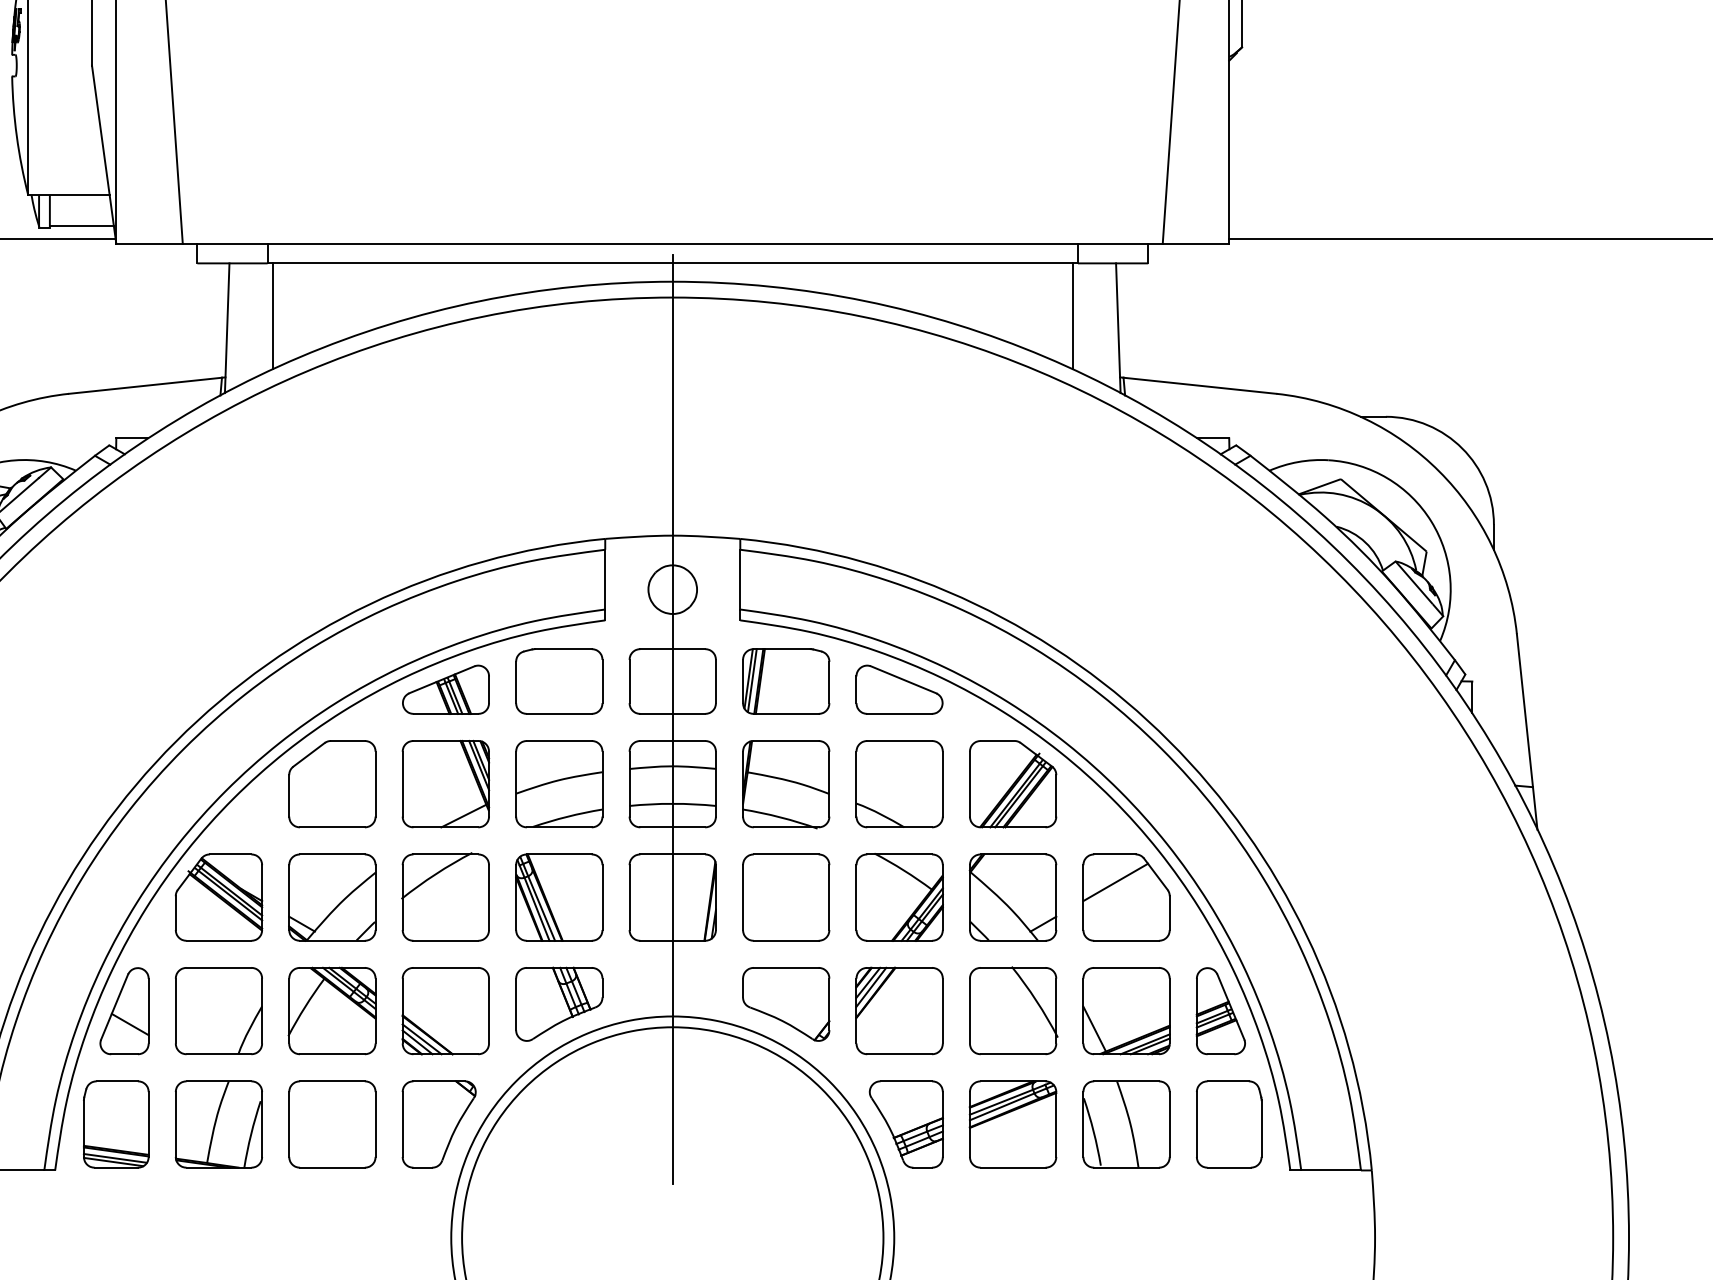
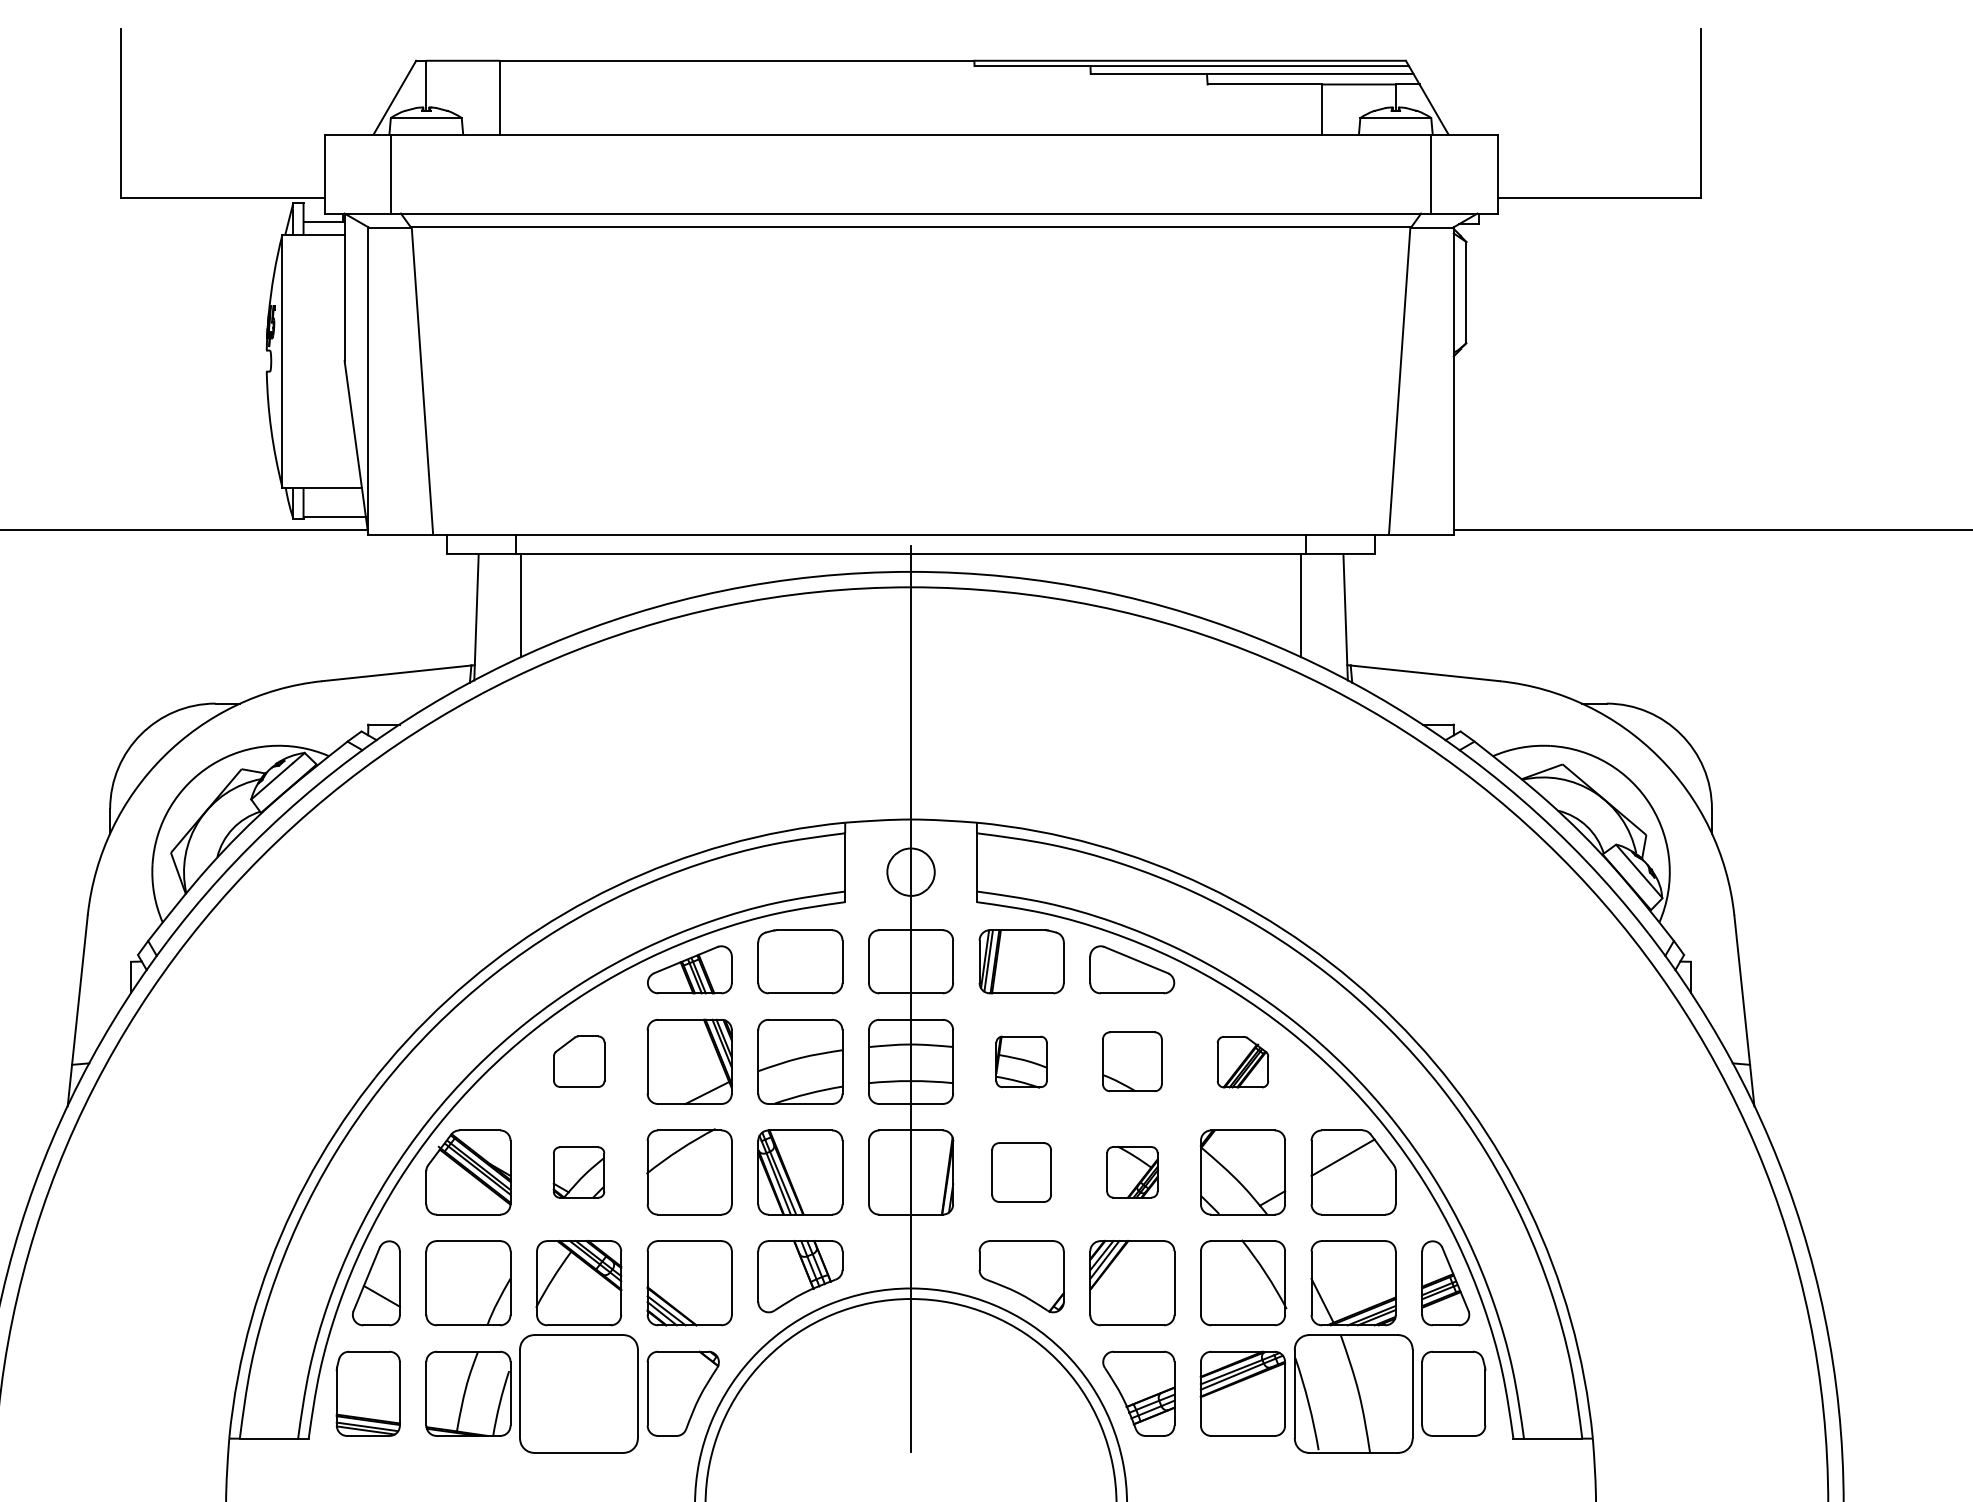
part: (332, 783) -> (579, 1061), size x0.6
part: (786, 783) -> (1021, 1061), size x0.6
part: (899, 783) -> (1132, 1061), size x0.7
part: (1012, 784) -> (1242, 1062), size x0.6
part: (899, 896) -> (1132, 1171), size x0.6
part: (331, 897) -> (578, 1172), size x0.6
part: (786, 897) -> (1021, 1172), size x0.7
part: (332, 1124) -> (579, 1393), size x1.4
part: (1126, 1124) -> (1353, 1393), size x1.4

